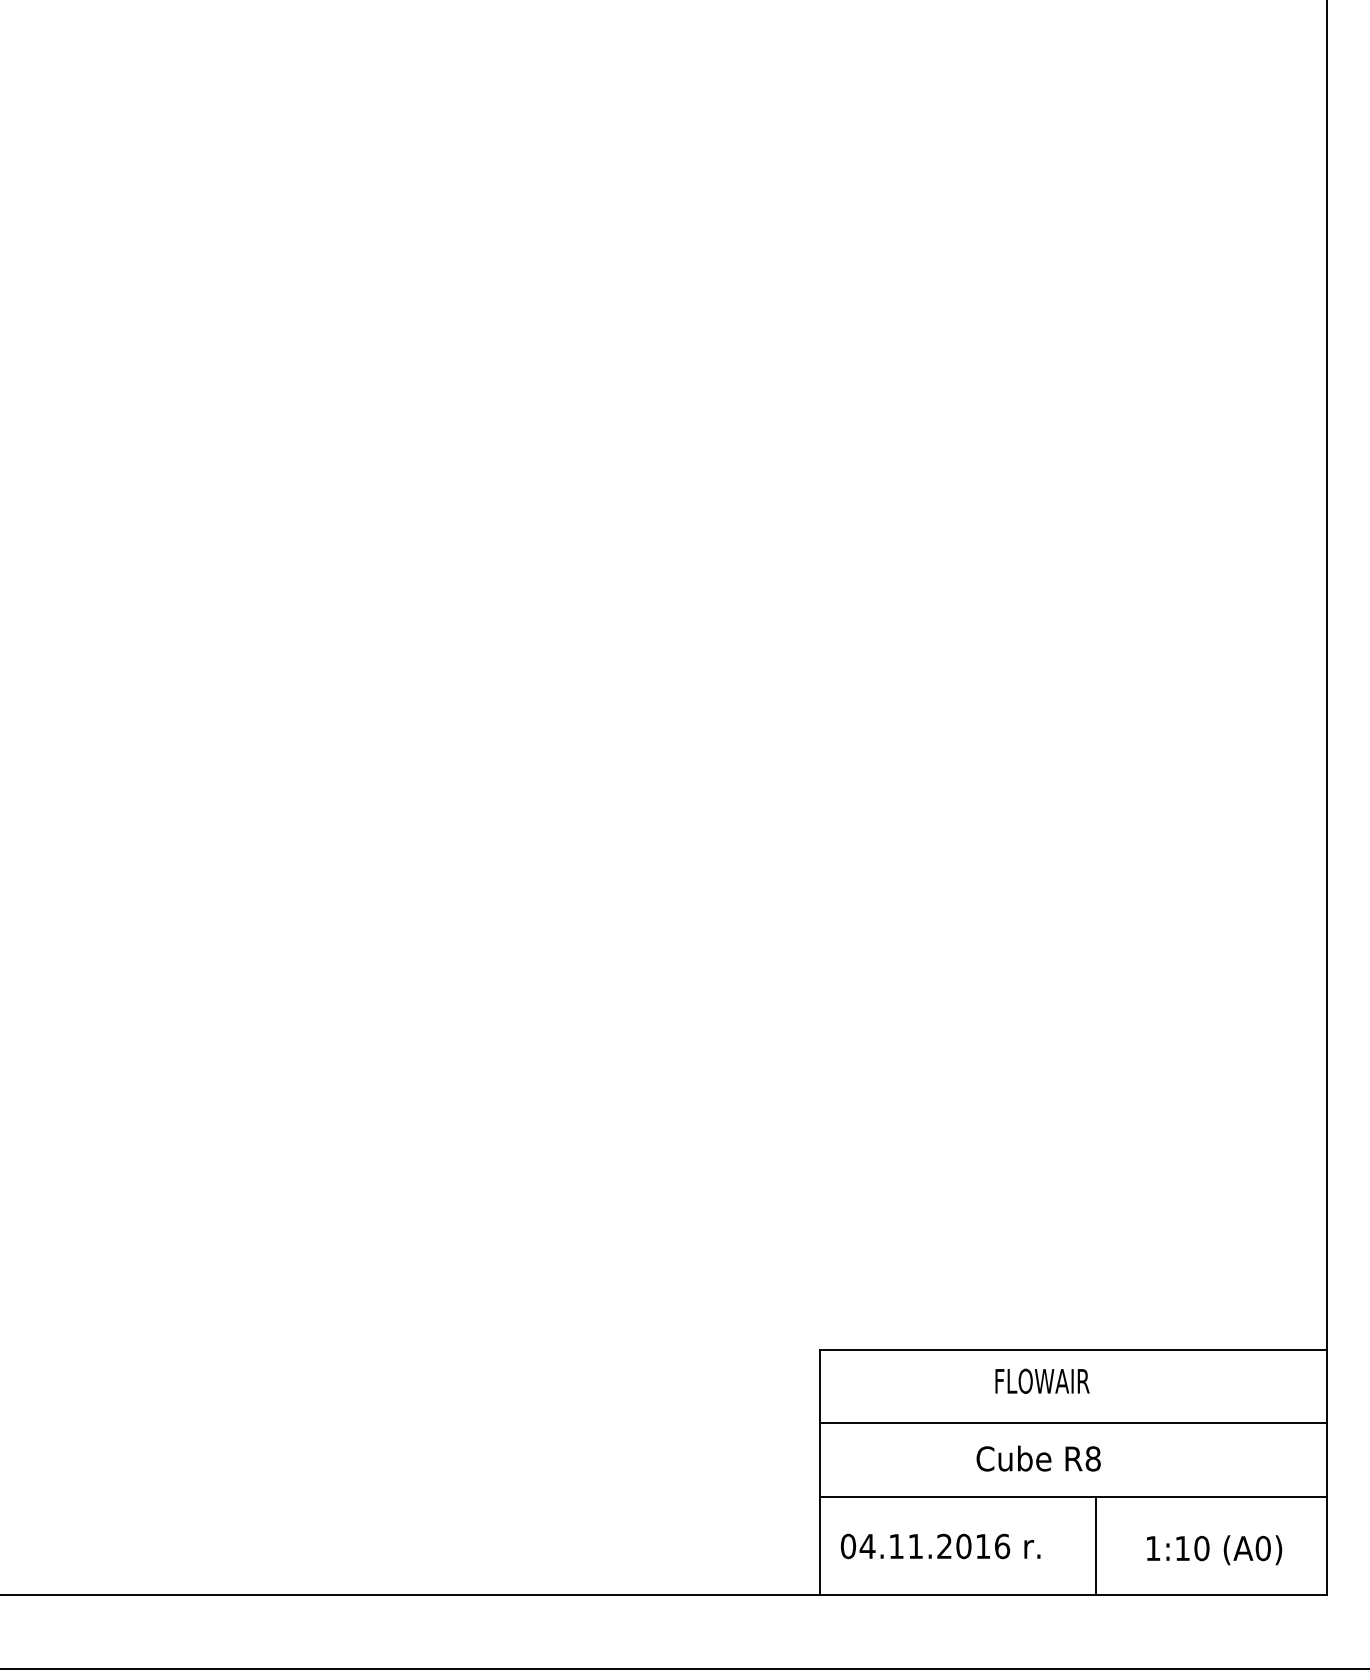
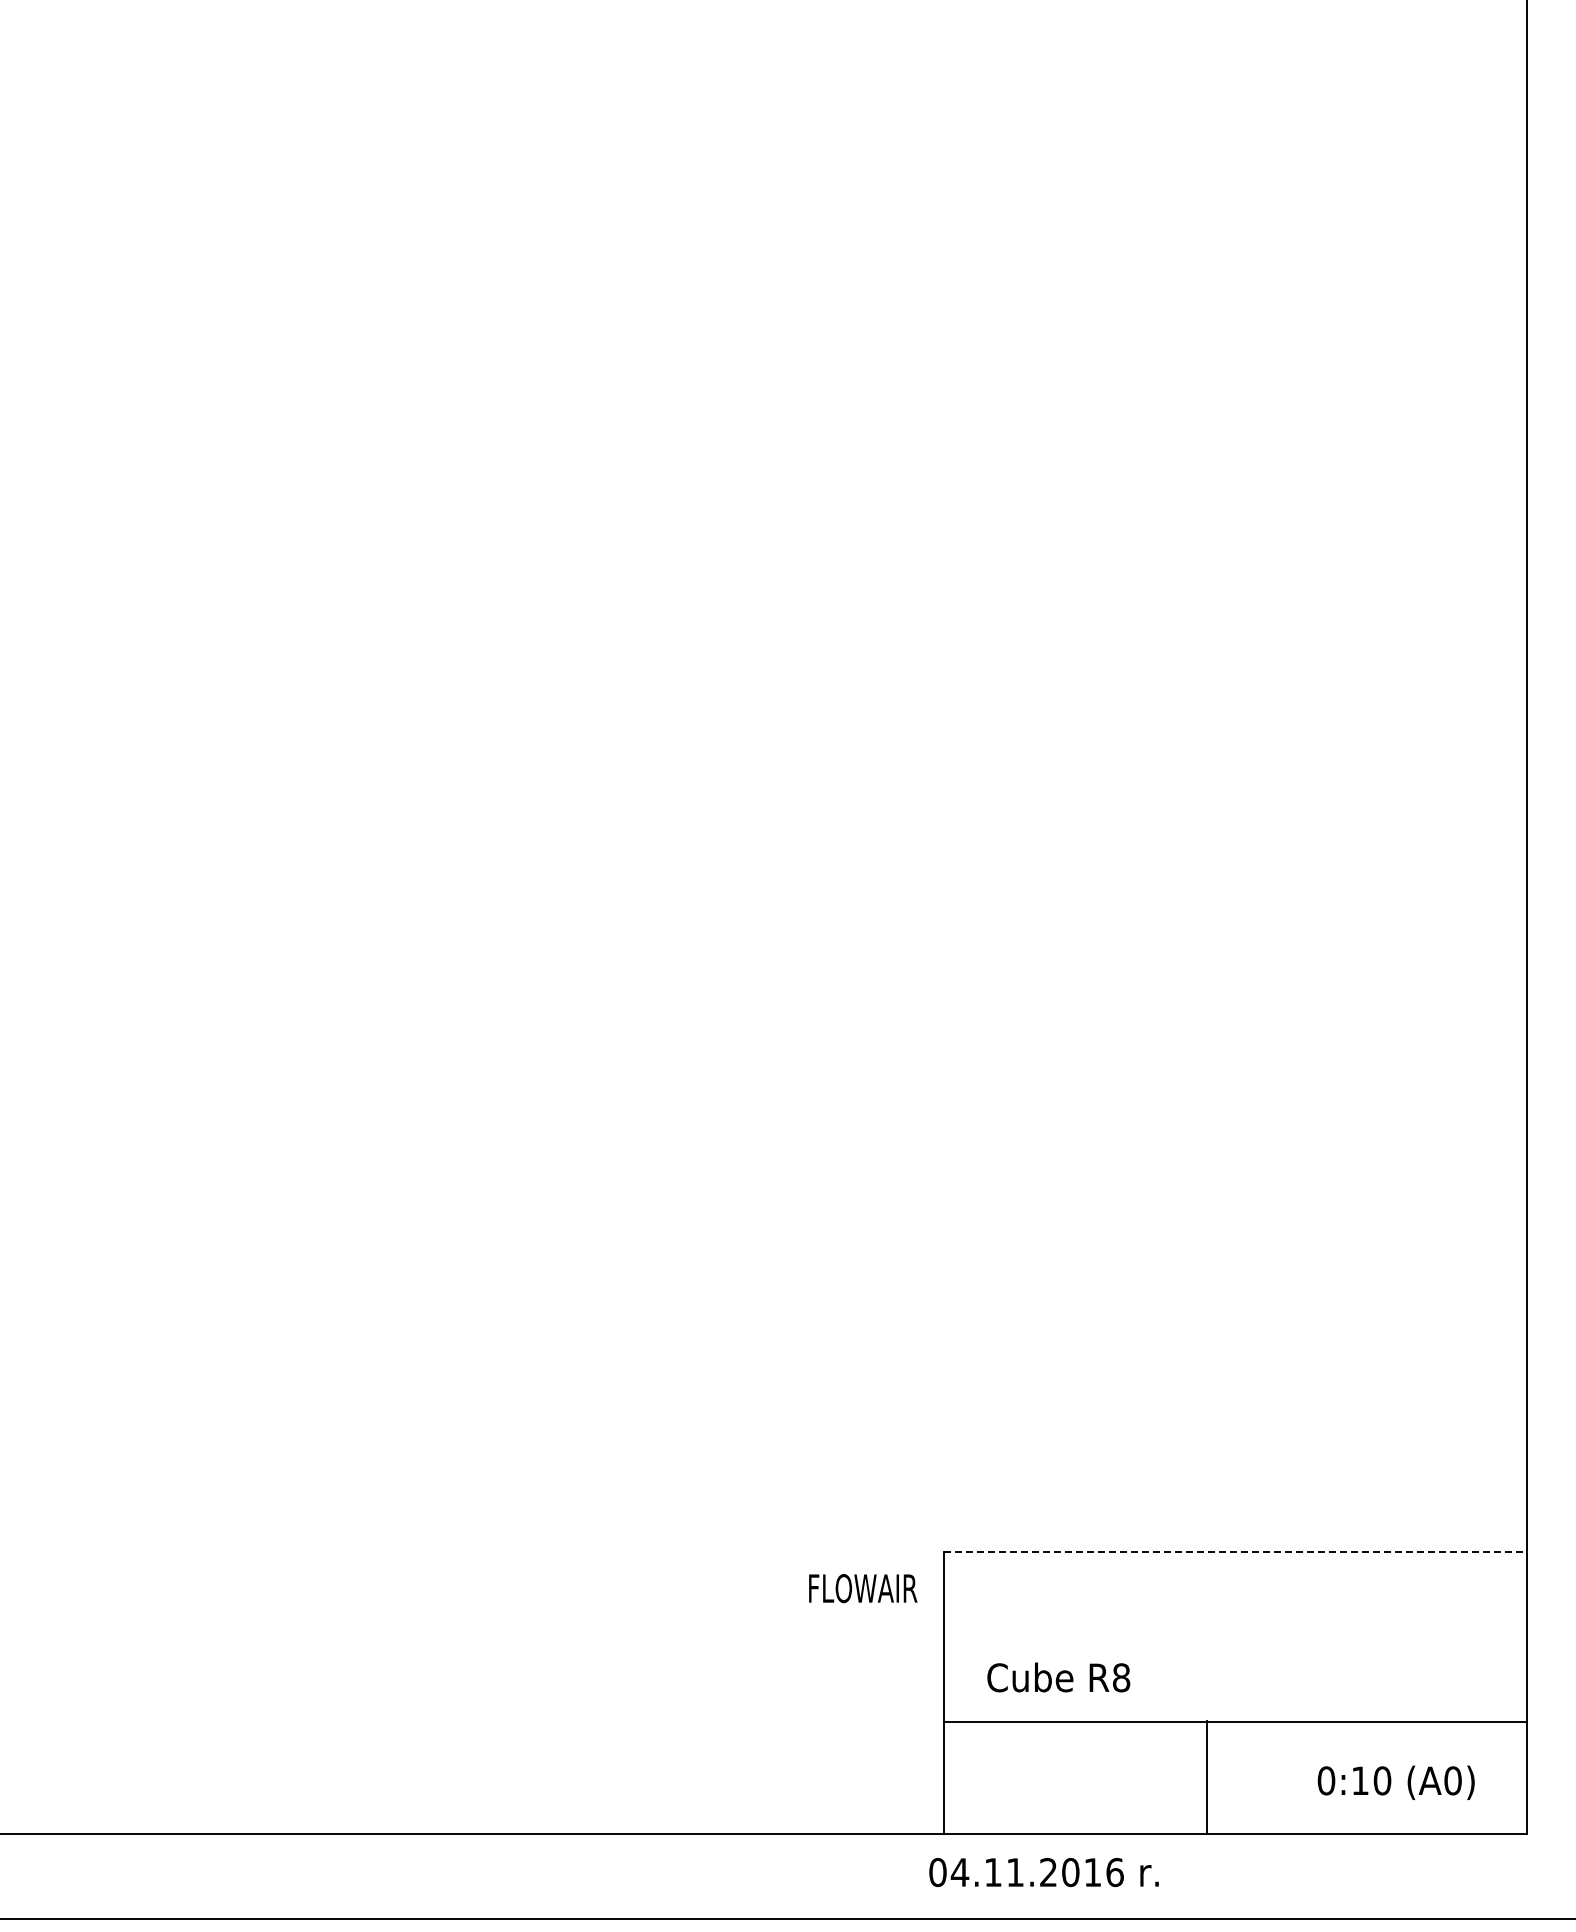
line: (1074, 1349) -> (1235, 1552), solid -> dashed
text: (1042, 1381) -> (863, 1588), moved
line: (1073, 1423) -> (1234, 1637), removed
text: (1038, 1458) -> (1058, 1677), moved
line: (1095, 1545) -> (1206, 1777), moved
text: (940, 1546) -> (1043, 1872), moved
text: (1153, 1548) -> (1326, 1780), 1:10 -> 0:10

